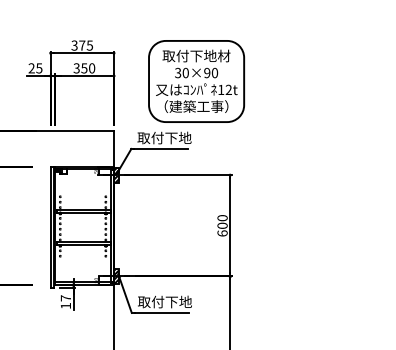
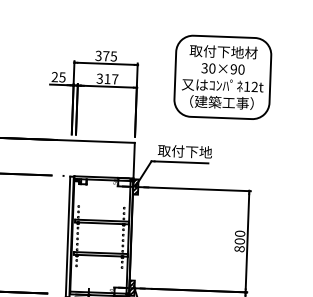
text: (88, 68) -> (111, 79), 350 -> 317
part: (196, 81) -> (222, 77), moved
text: (222, 233) -> (239, 249), 600 -> 800

